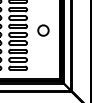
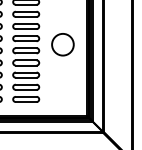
circle: (43, 30) -> (63, 44), size x1.43

